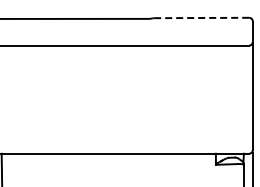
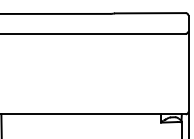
line: (202, 18) -> (151, 13), dashed -> solid

